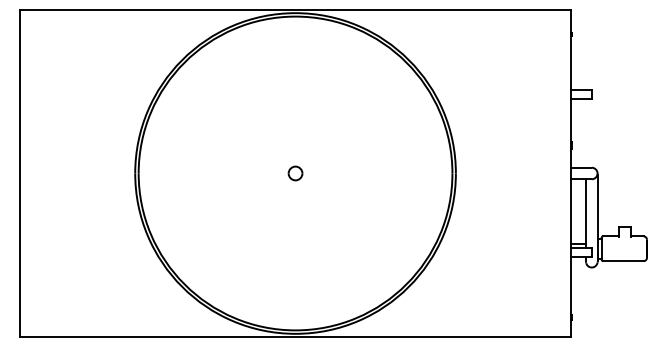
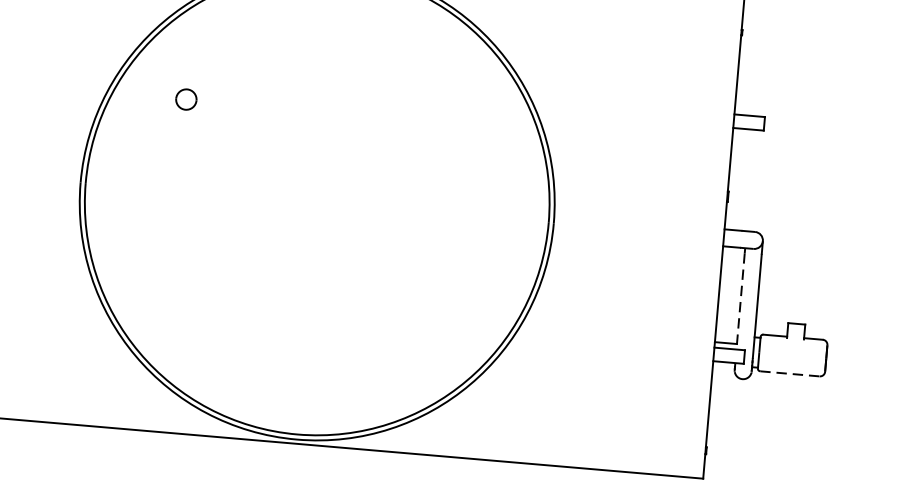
part: (295, 173) -> (186, 99), moved
line: (586, 215) -> (741, 301), solid -> dashed
line: (623, 261) -> (790, 374), solid -> dashed

